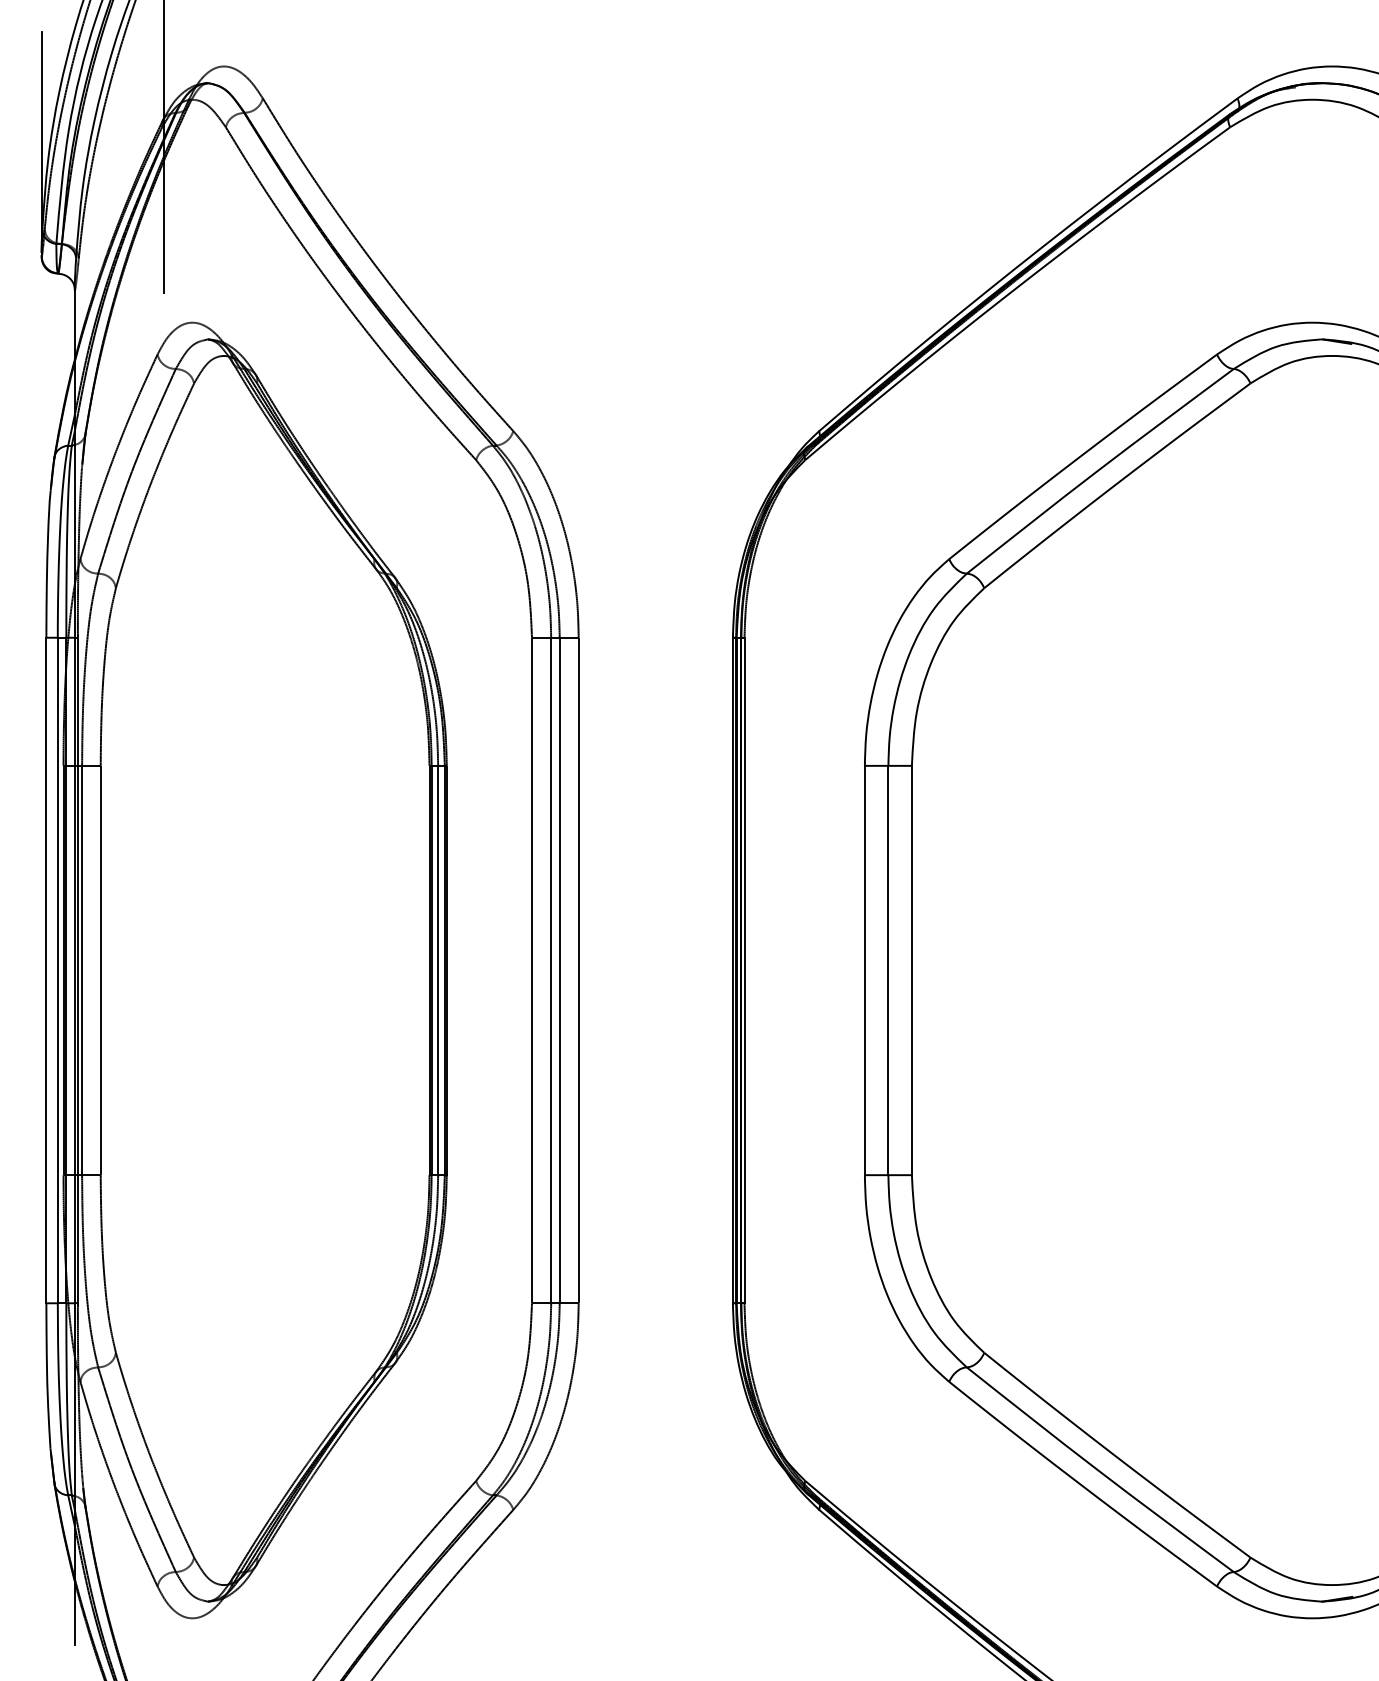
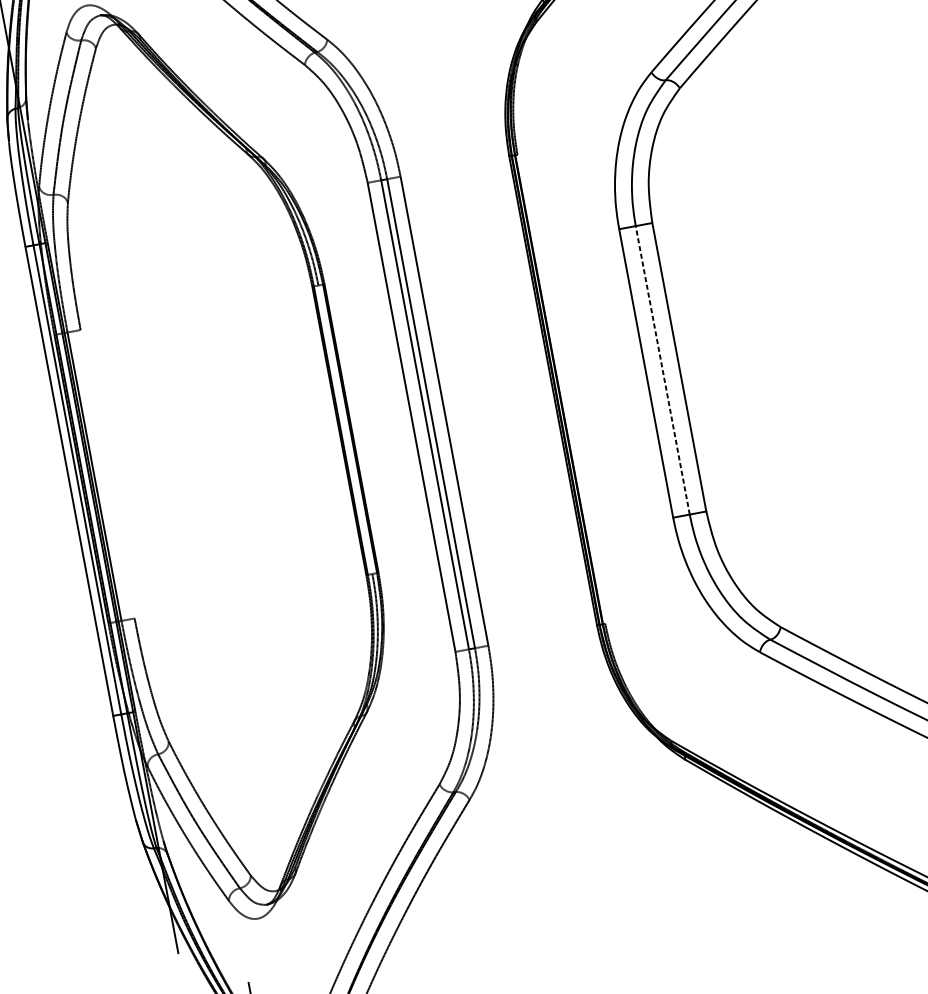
line: (100, 970) -> (107, 474), removed
line: (438, 970) -> (345, 429), removed
line: (744, 970) -> (561, 389), removed
line: (888, 970) -> (662, 370), solid -> dashed

